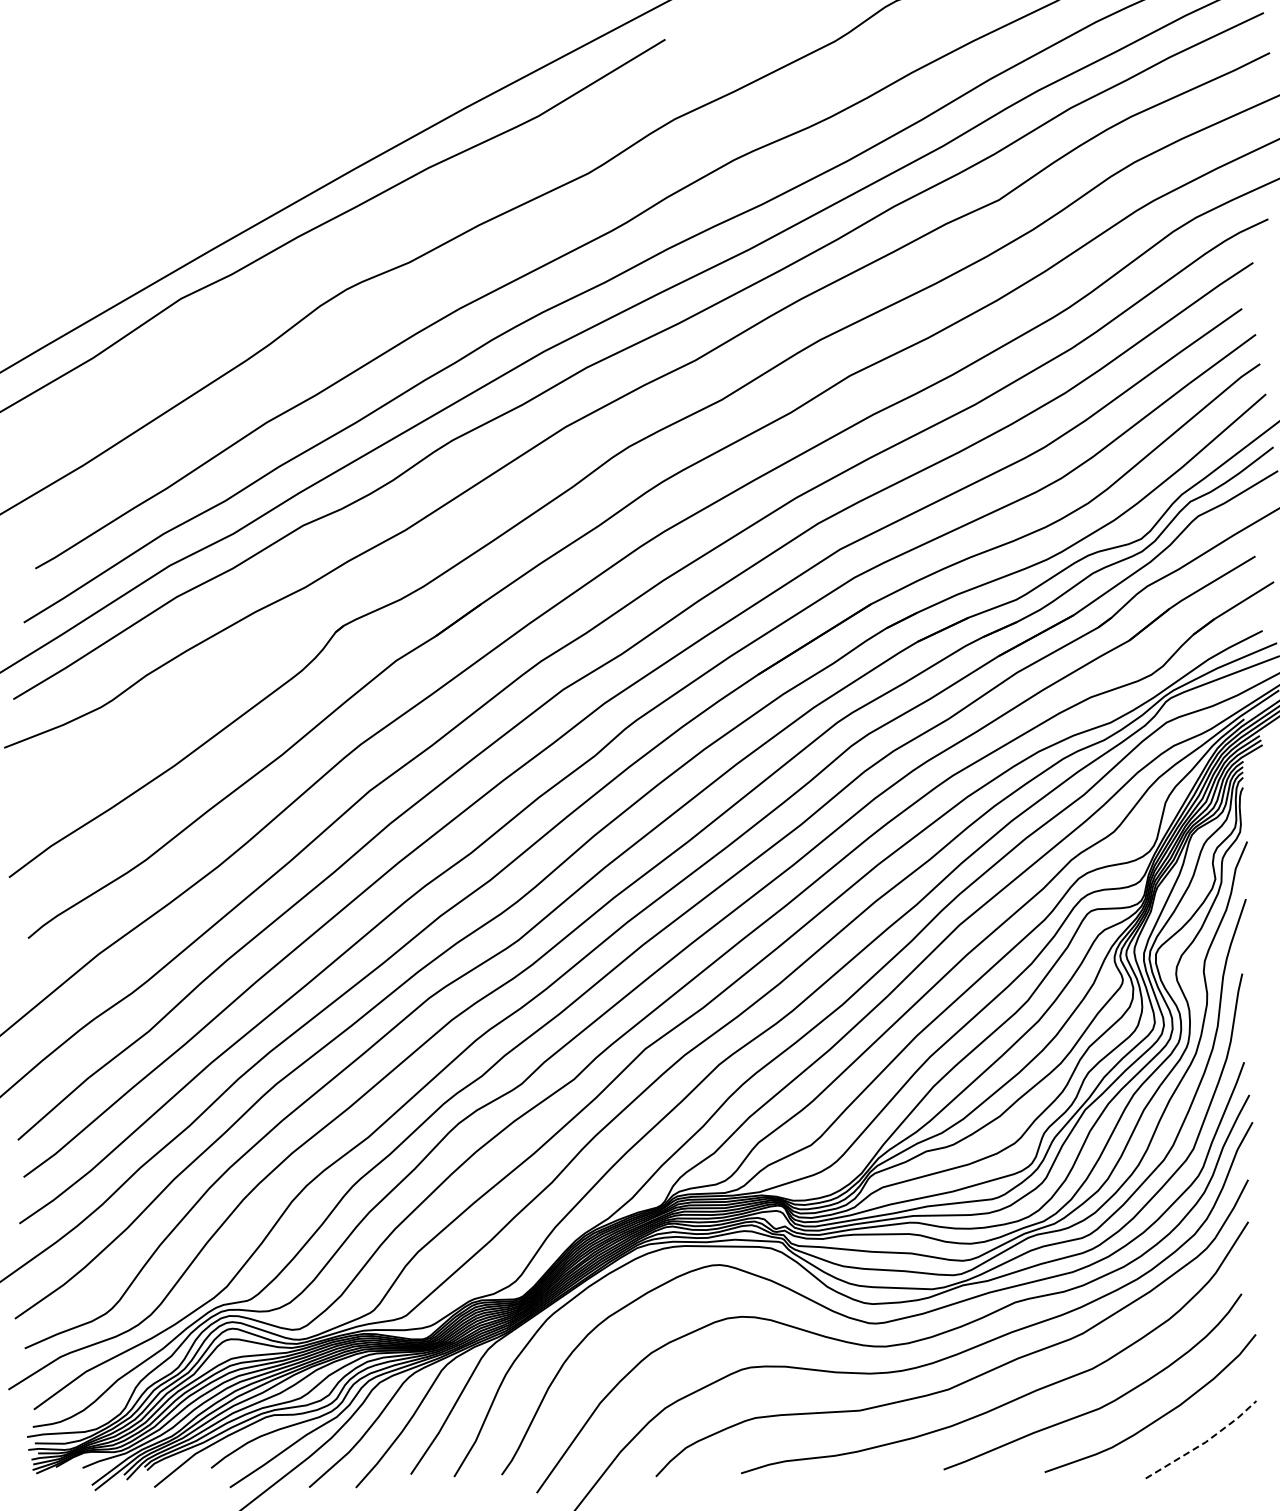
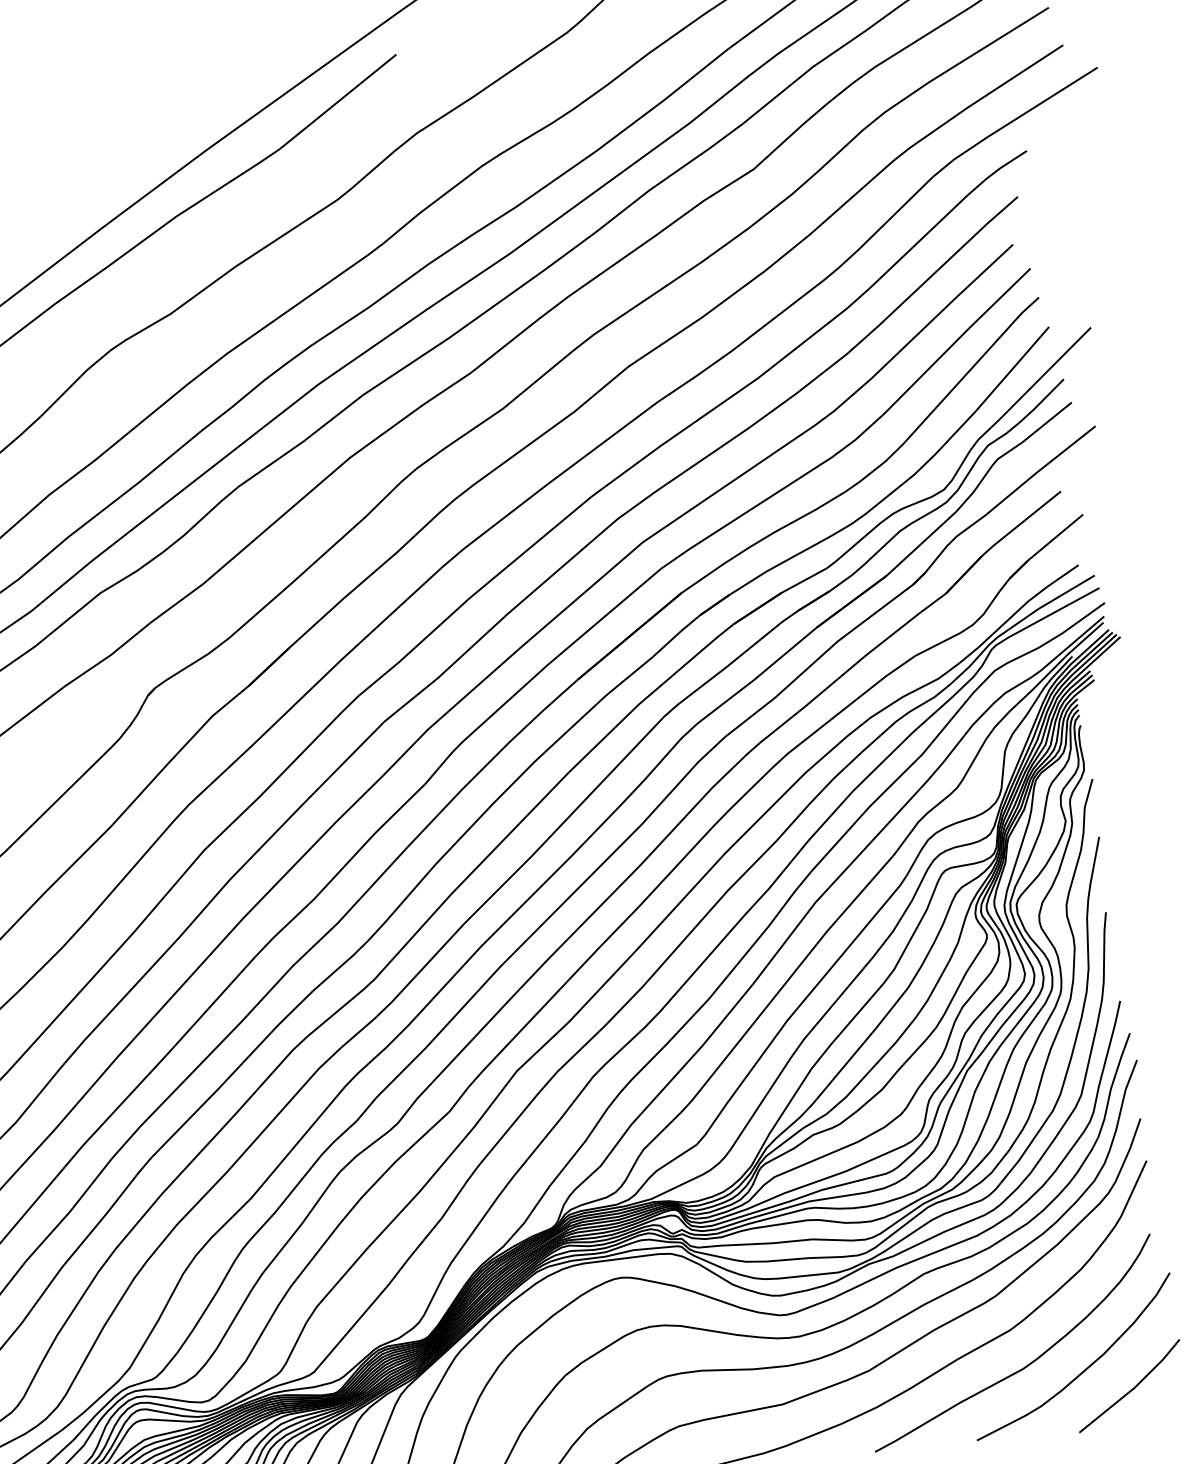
line: (1205, 1442) -> (1134, 1388), dashed -> solid

